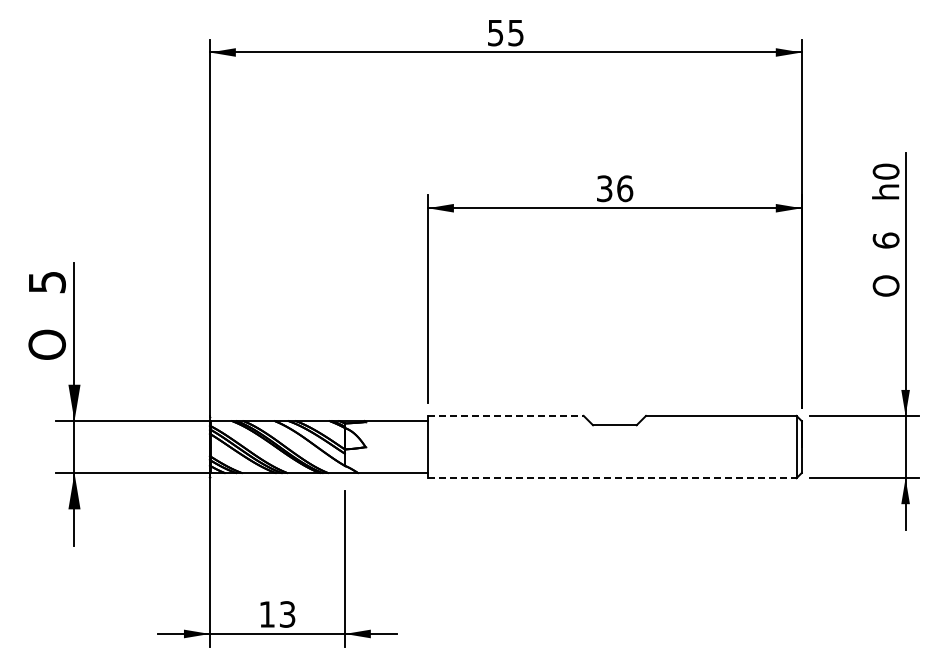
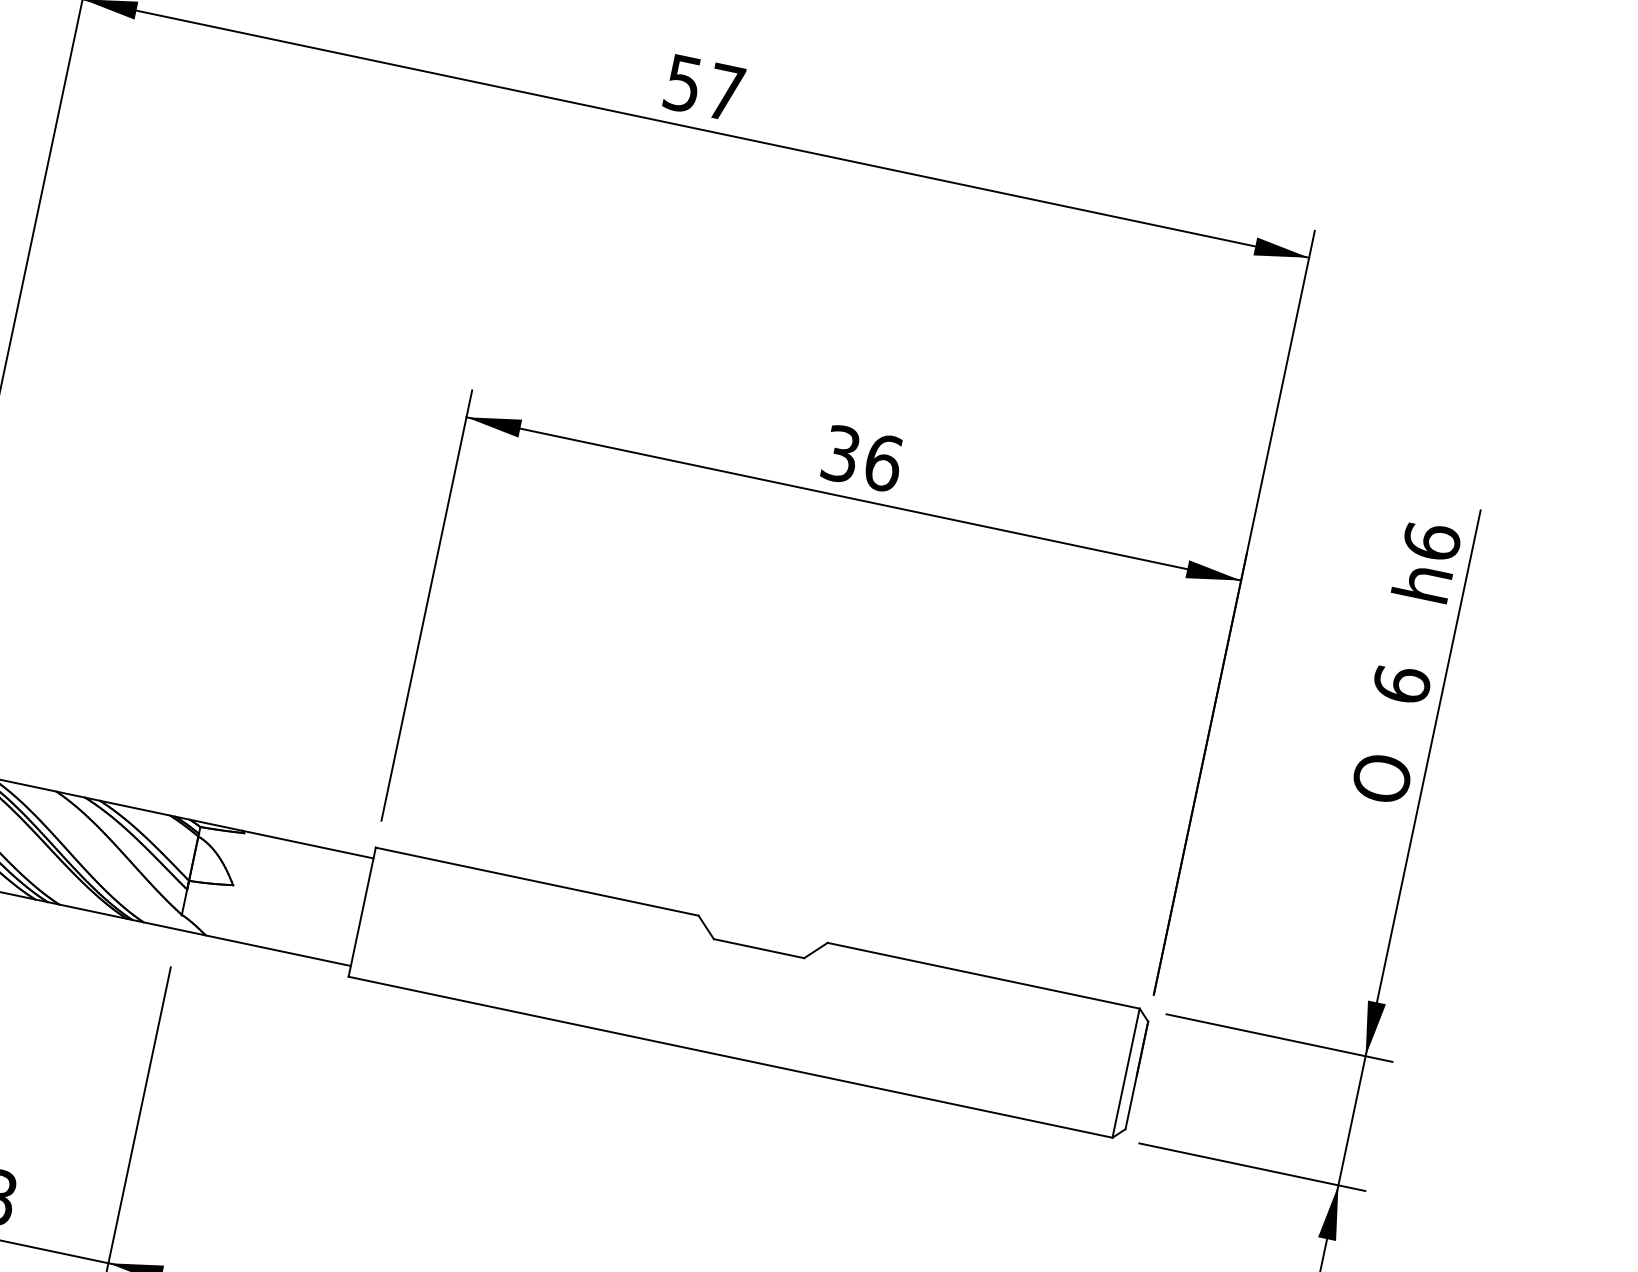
text: (515, 33) -> (724, 93), 55 -> 57
text: (885, 171) -> (1430, 540), h0 -> h6
line: (505, 415) -> (536, 880), dashed -> solid
line: (612, 478) -> (730, 1057), dashed -> solid

